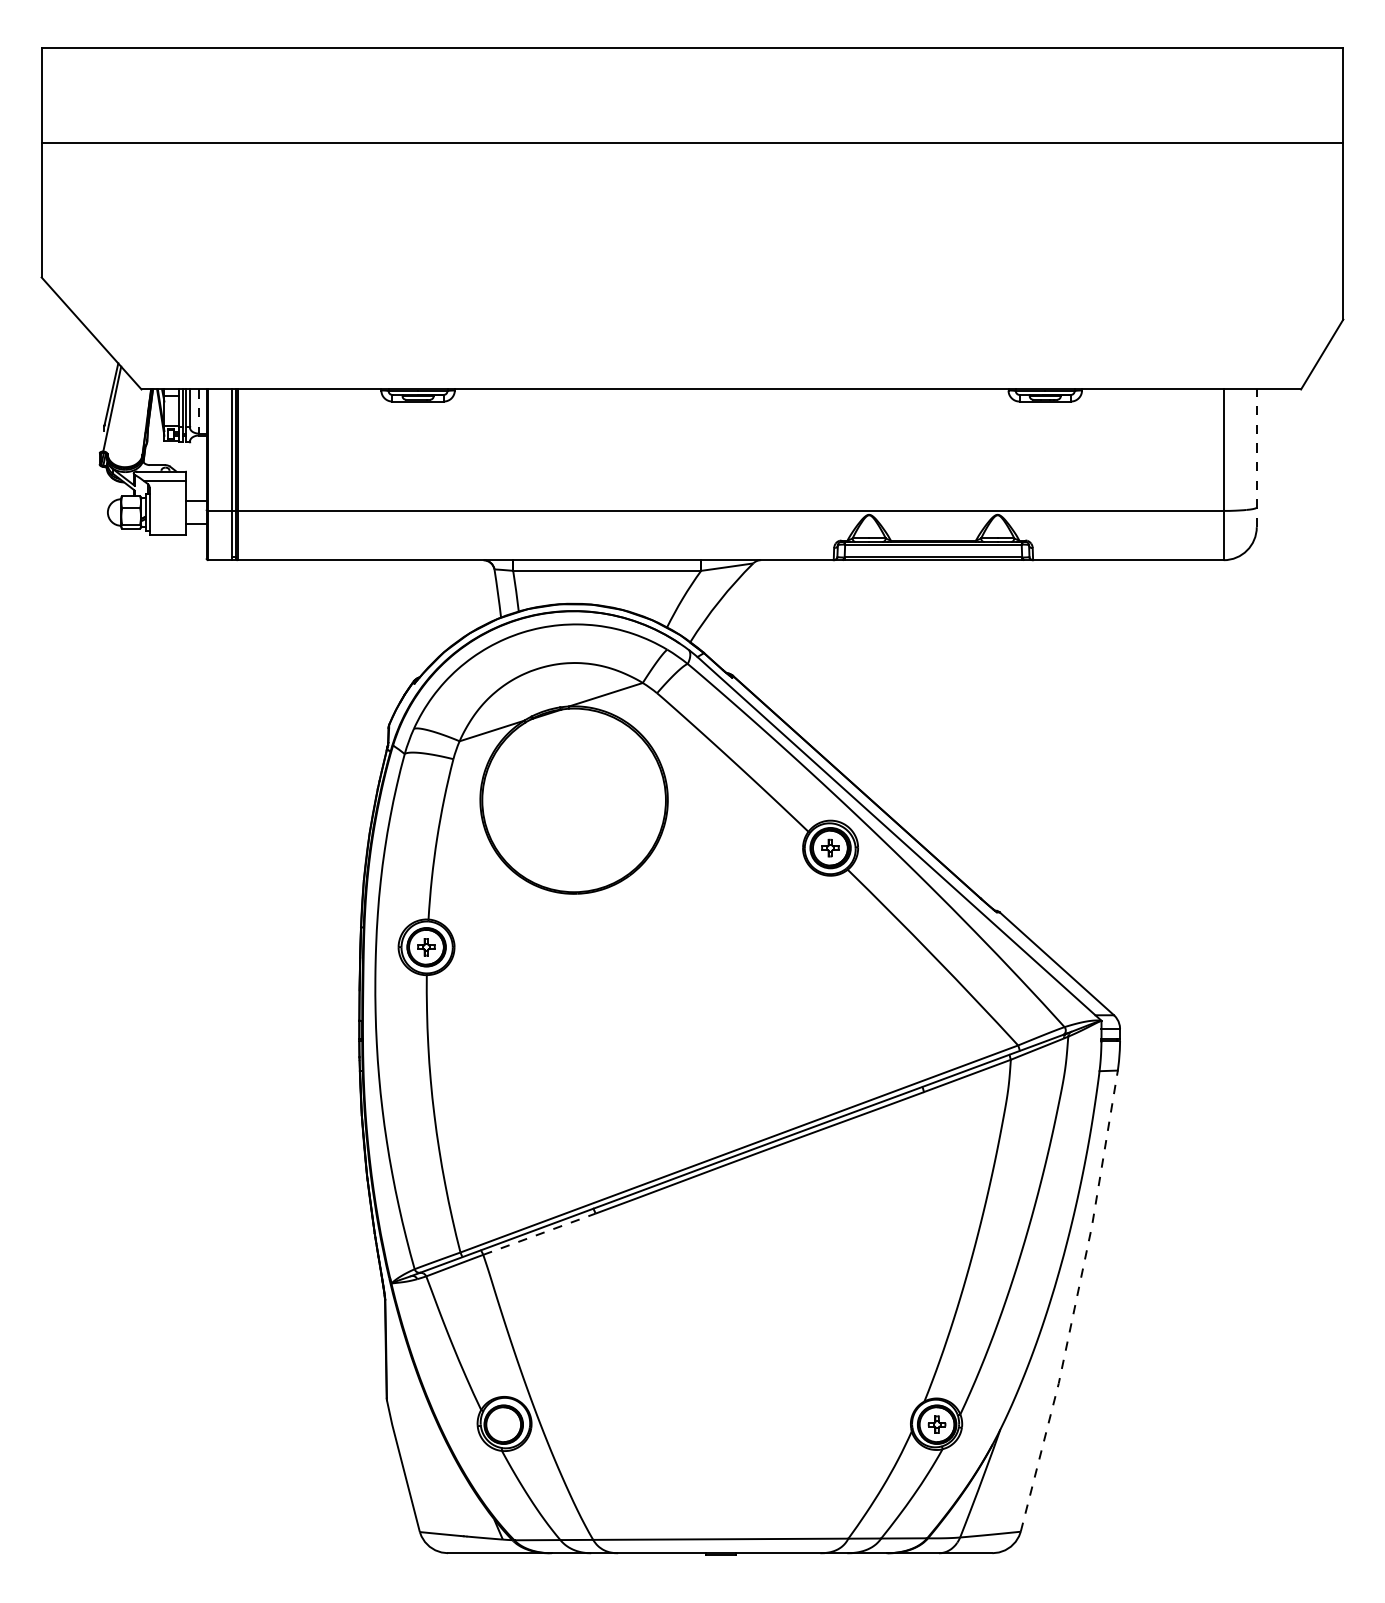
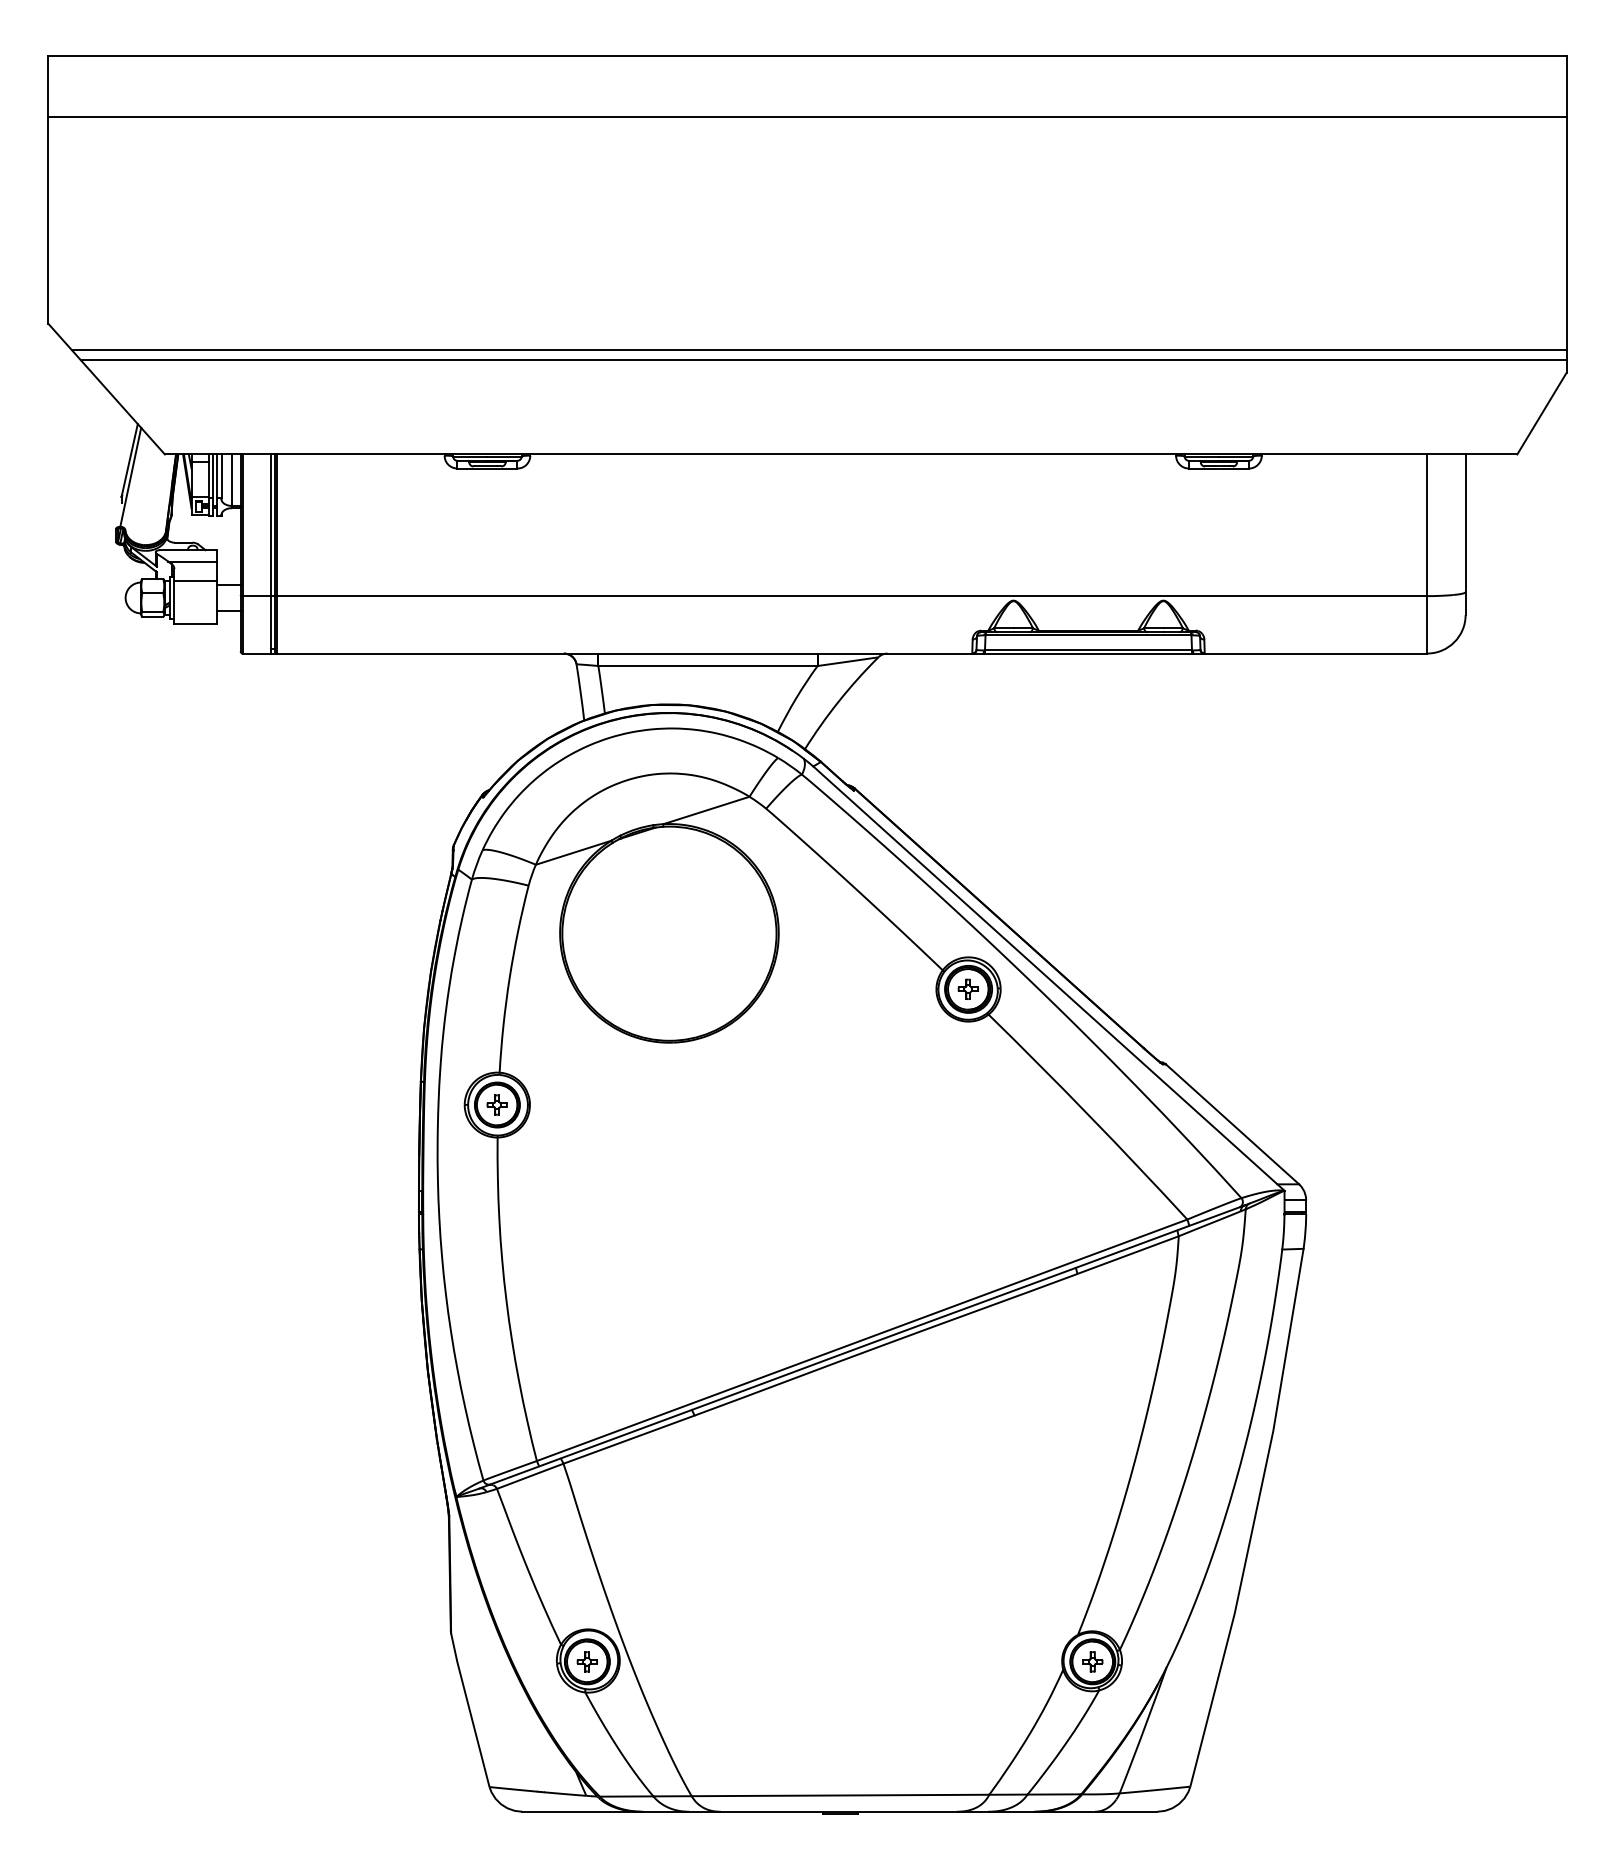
line: (692, 142) -> (807, 116), moved
line: (702, 300) -> (819, 350), added
line: (706, 308) -> (823, 359), added
line: (199, 411) -> (232, 480), dashed -> solid
line: (1256, 458) -> (1465, 534), dashed -> solid
line: (167, 498) -> (195, 581), added
line: (539, 1234) -> (629, 1439), dashed -> solid
line: (1075, 1301) -> (1254, 1518), dashed -> solid
part: (503, 1424) -> (586, 1661), added

